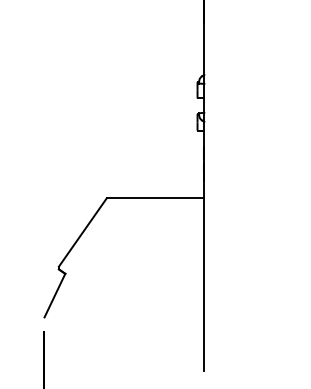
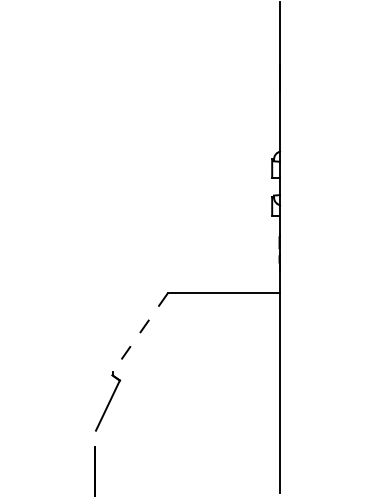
line: (82, 233) -> (139, 333), solid -> dashed

